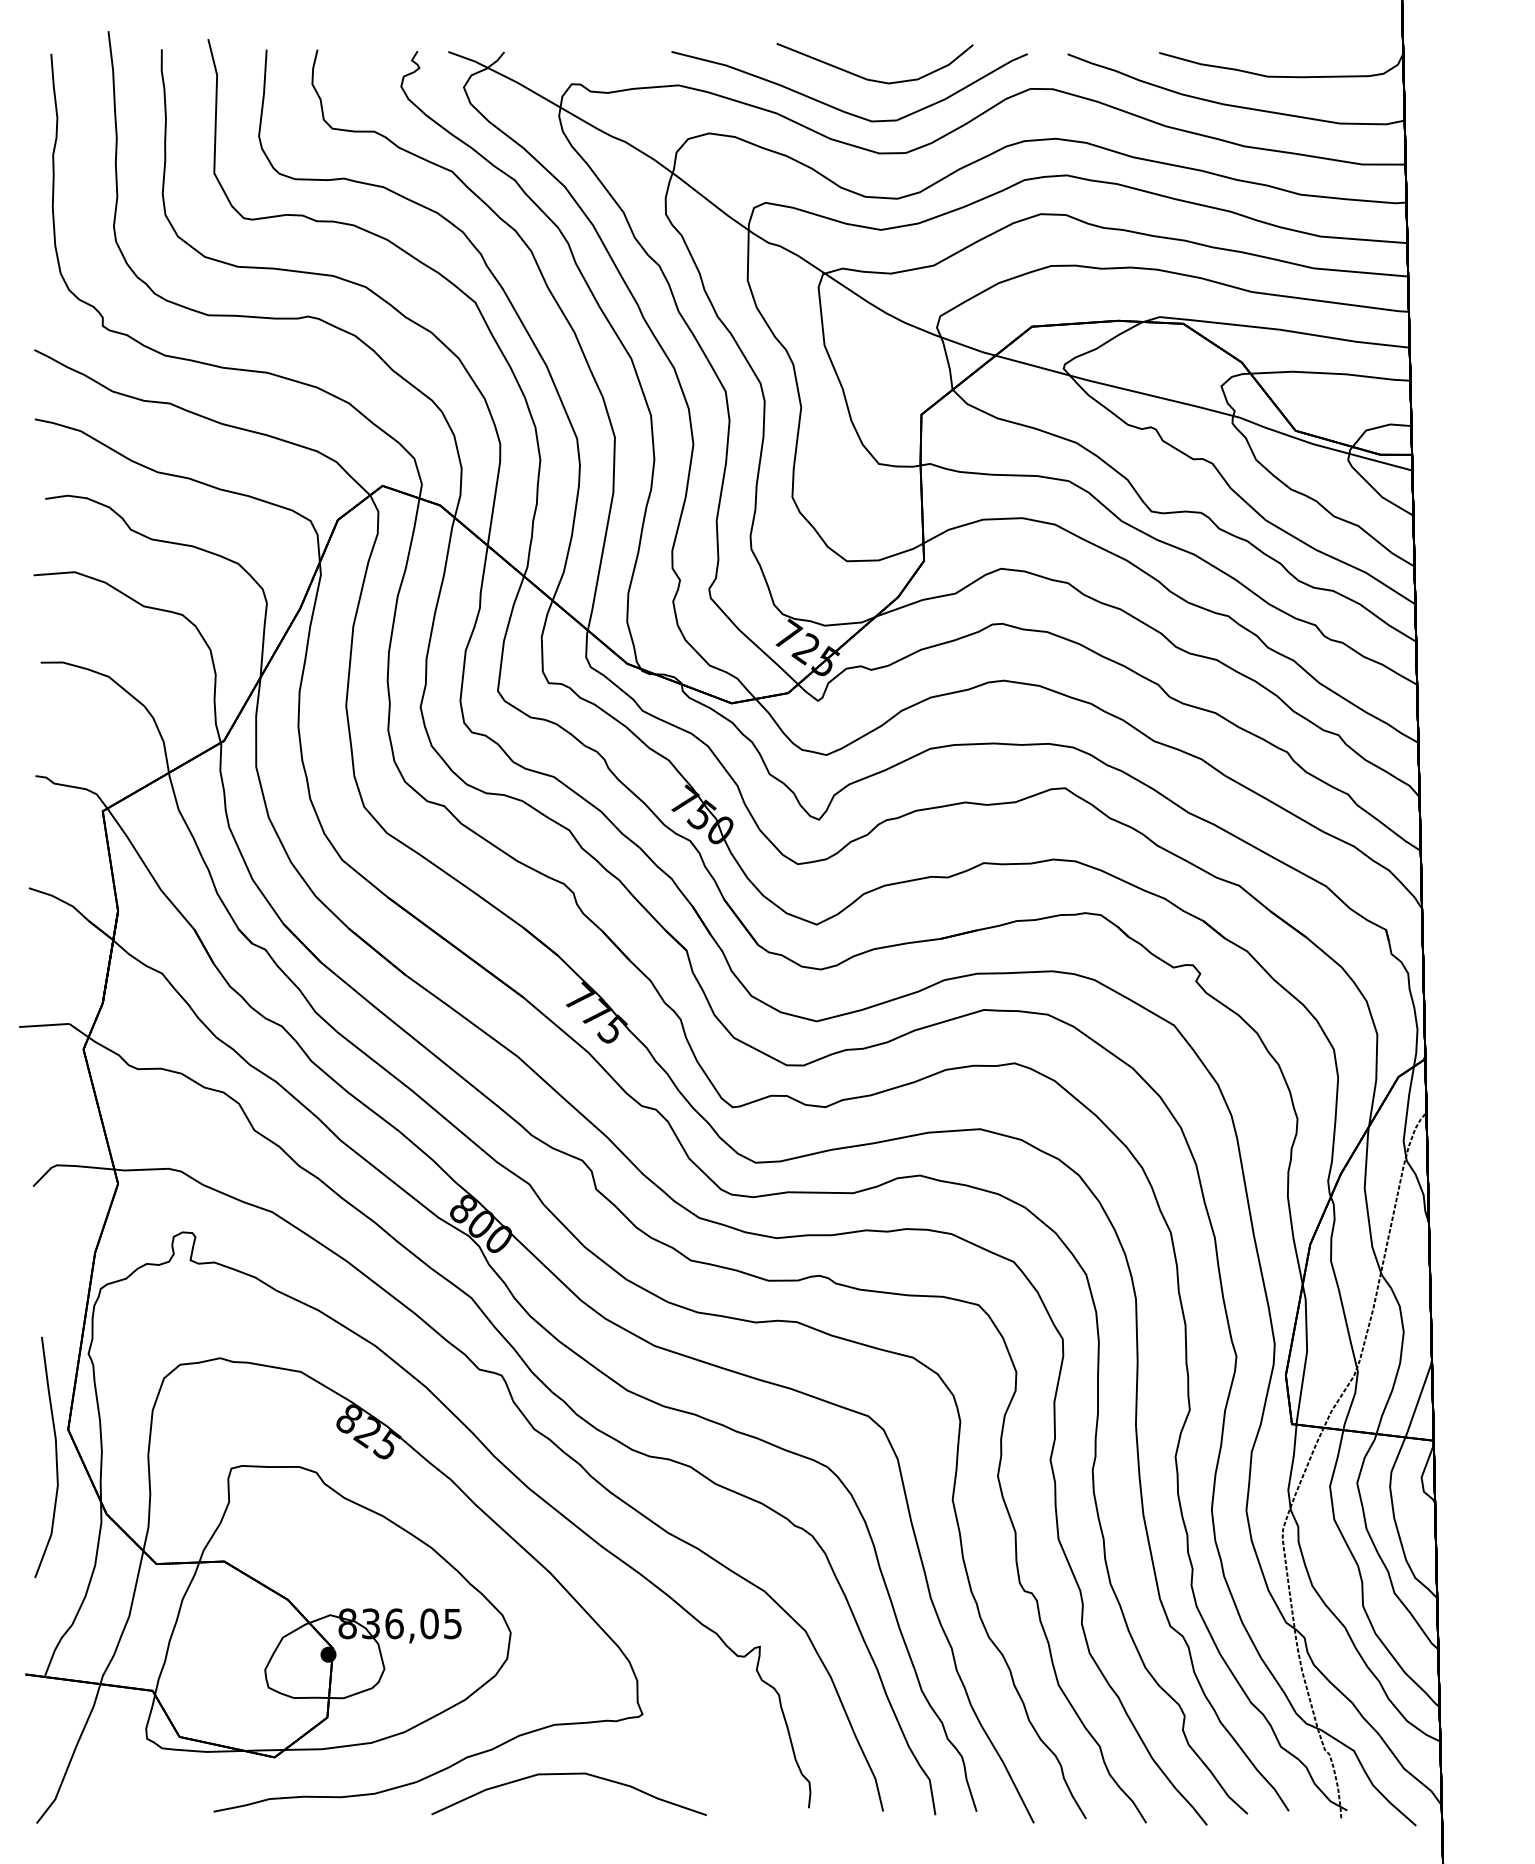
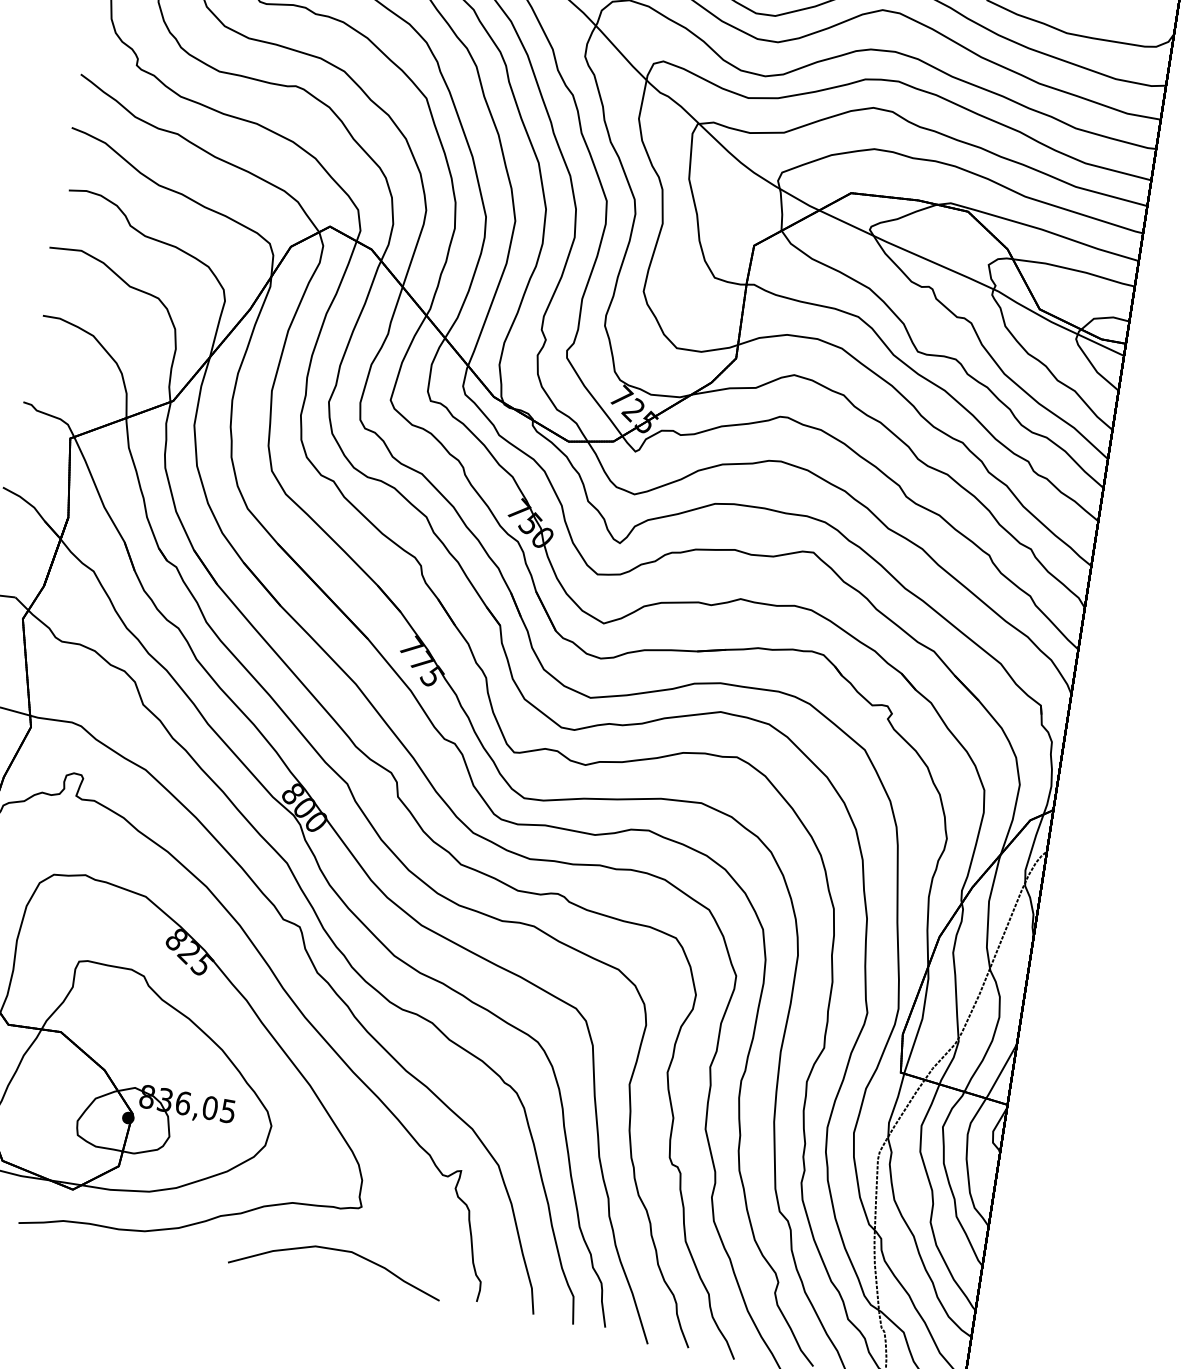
curve: (568, 1774) -> (338, 1250), moved

